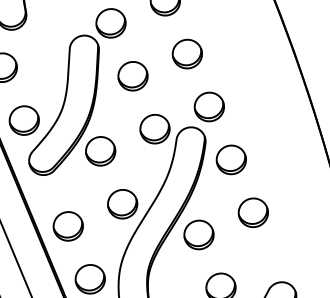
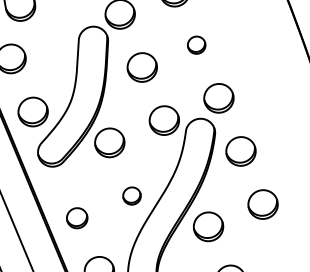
part: (186, 53) -> (195, 44), size x0.6
part: (122, 204) -> (131, 196), size x0.6
part: (67, 226) -> (76, 218), size x0.7

